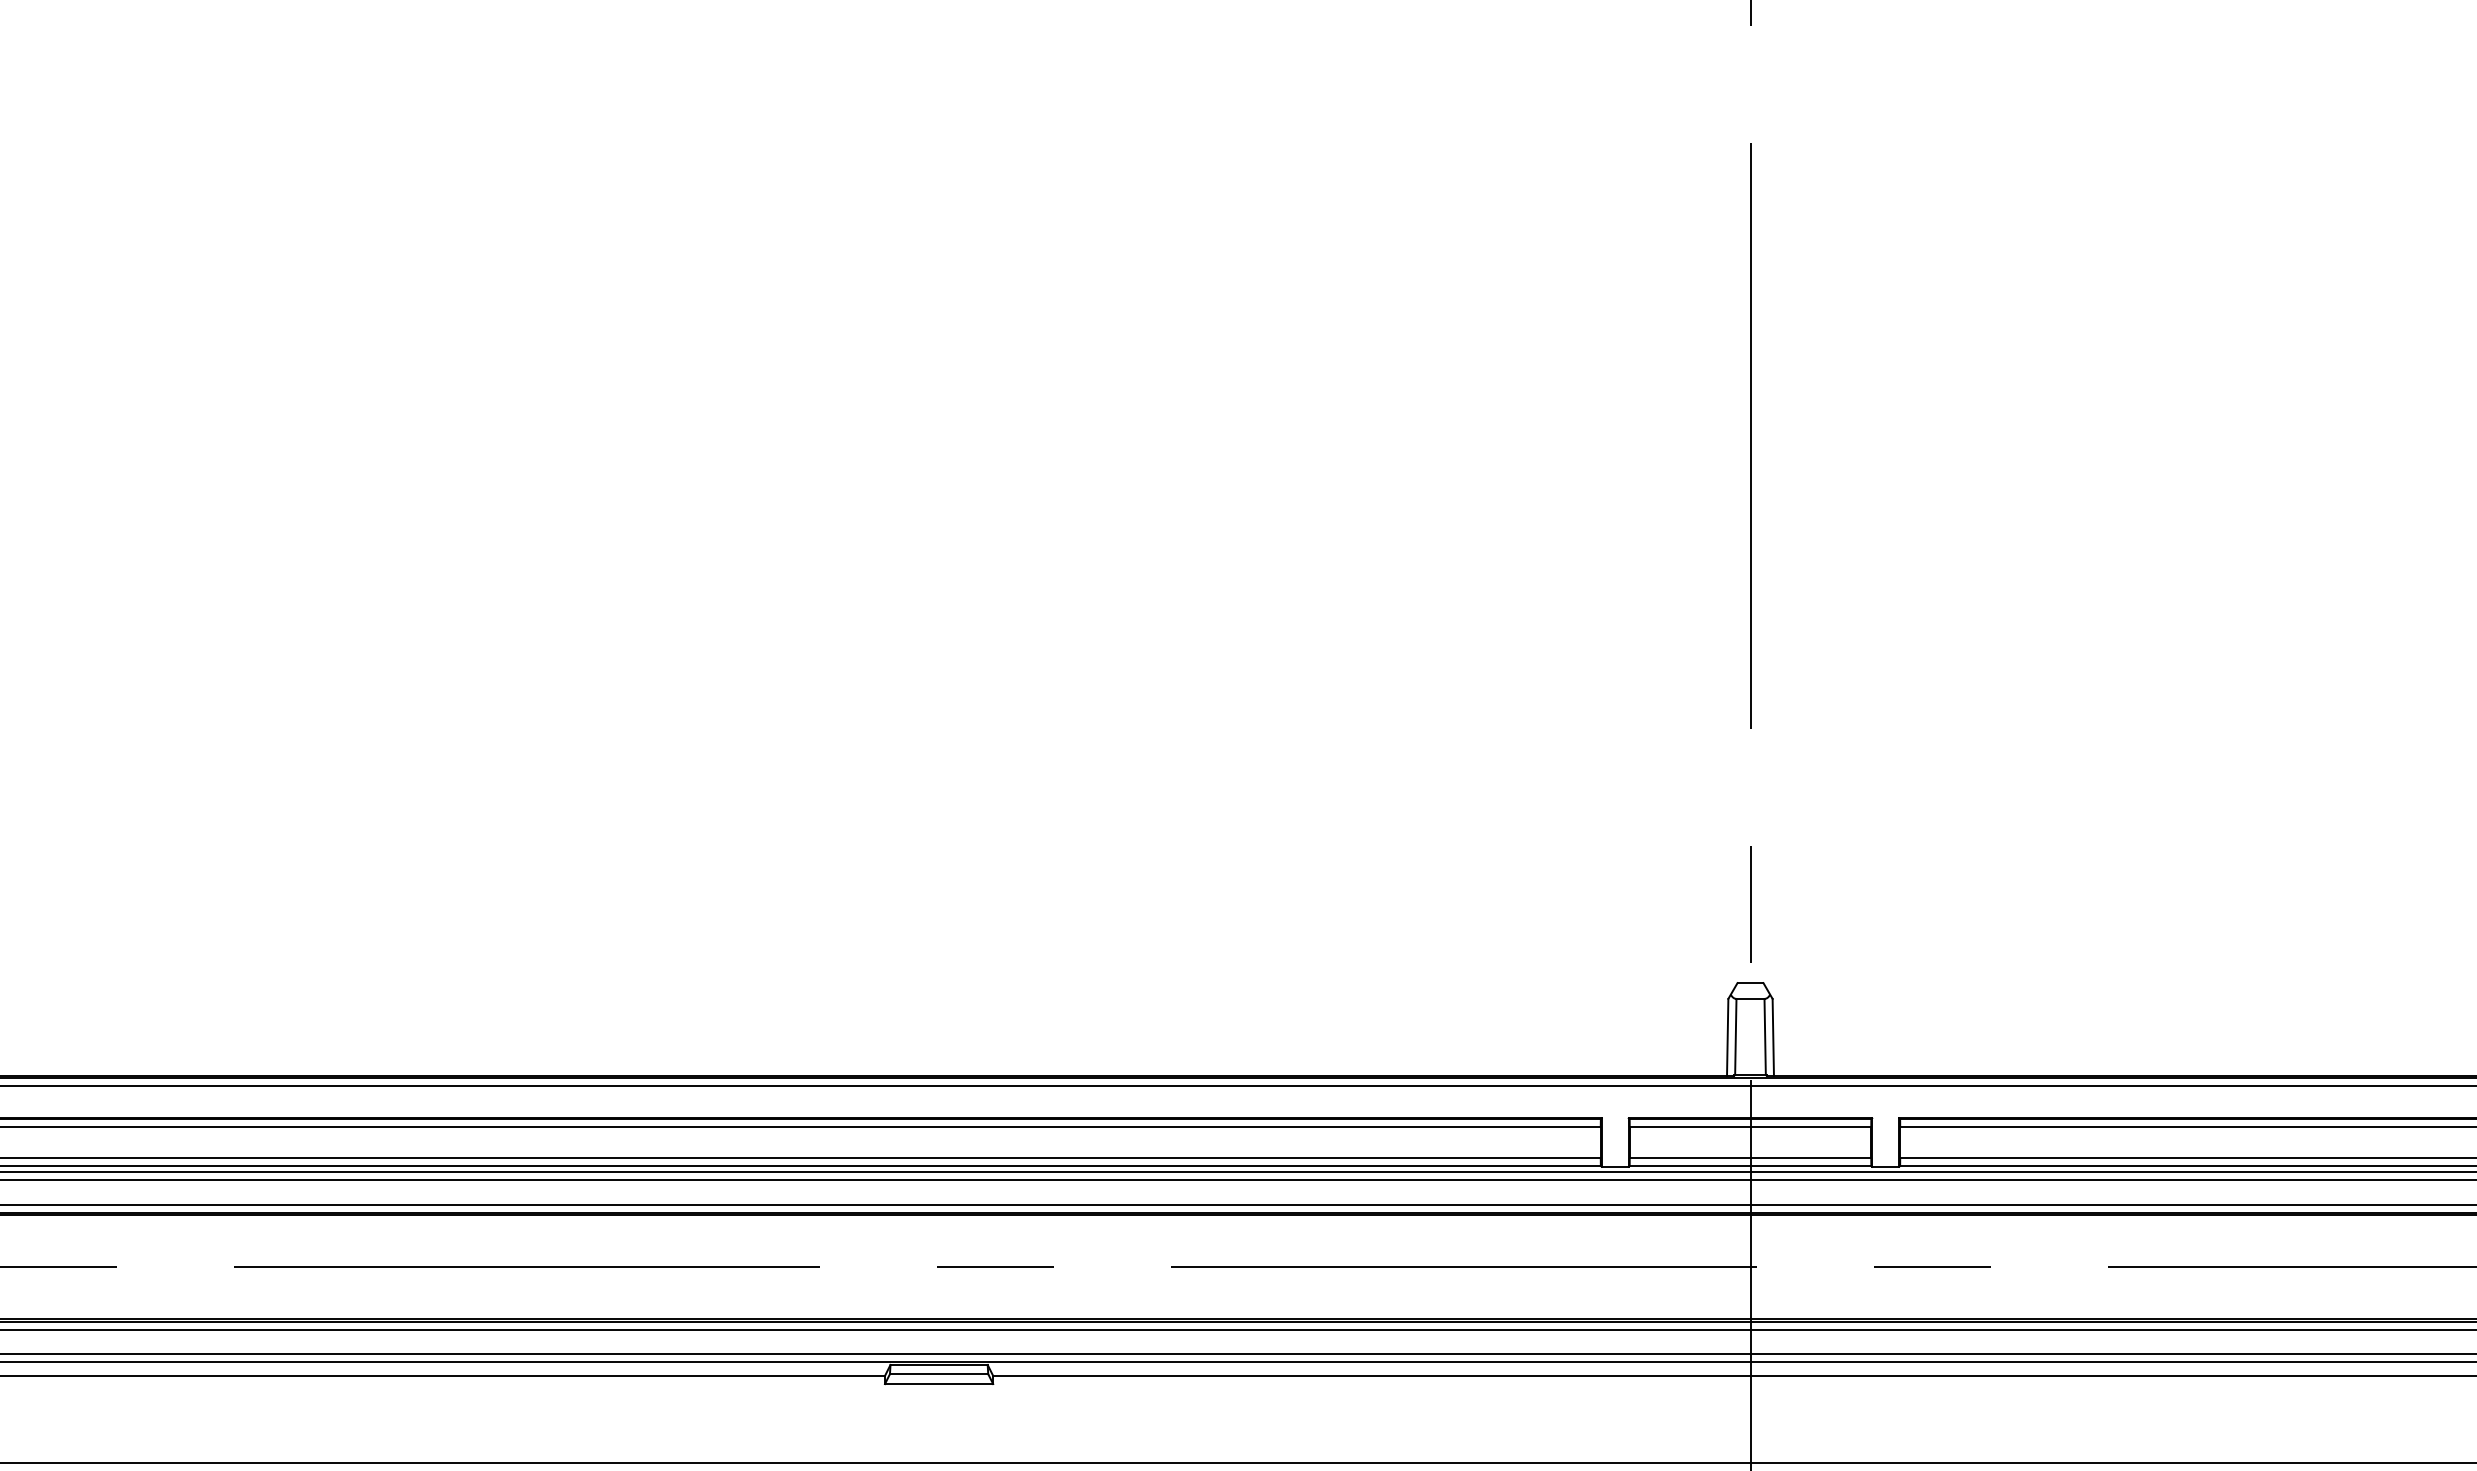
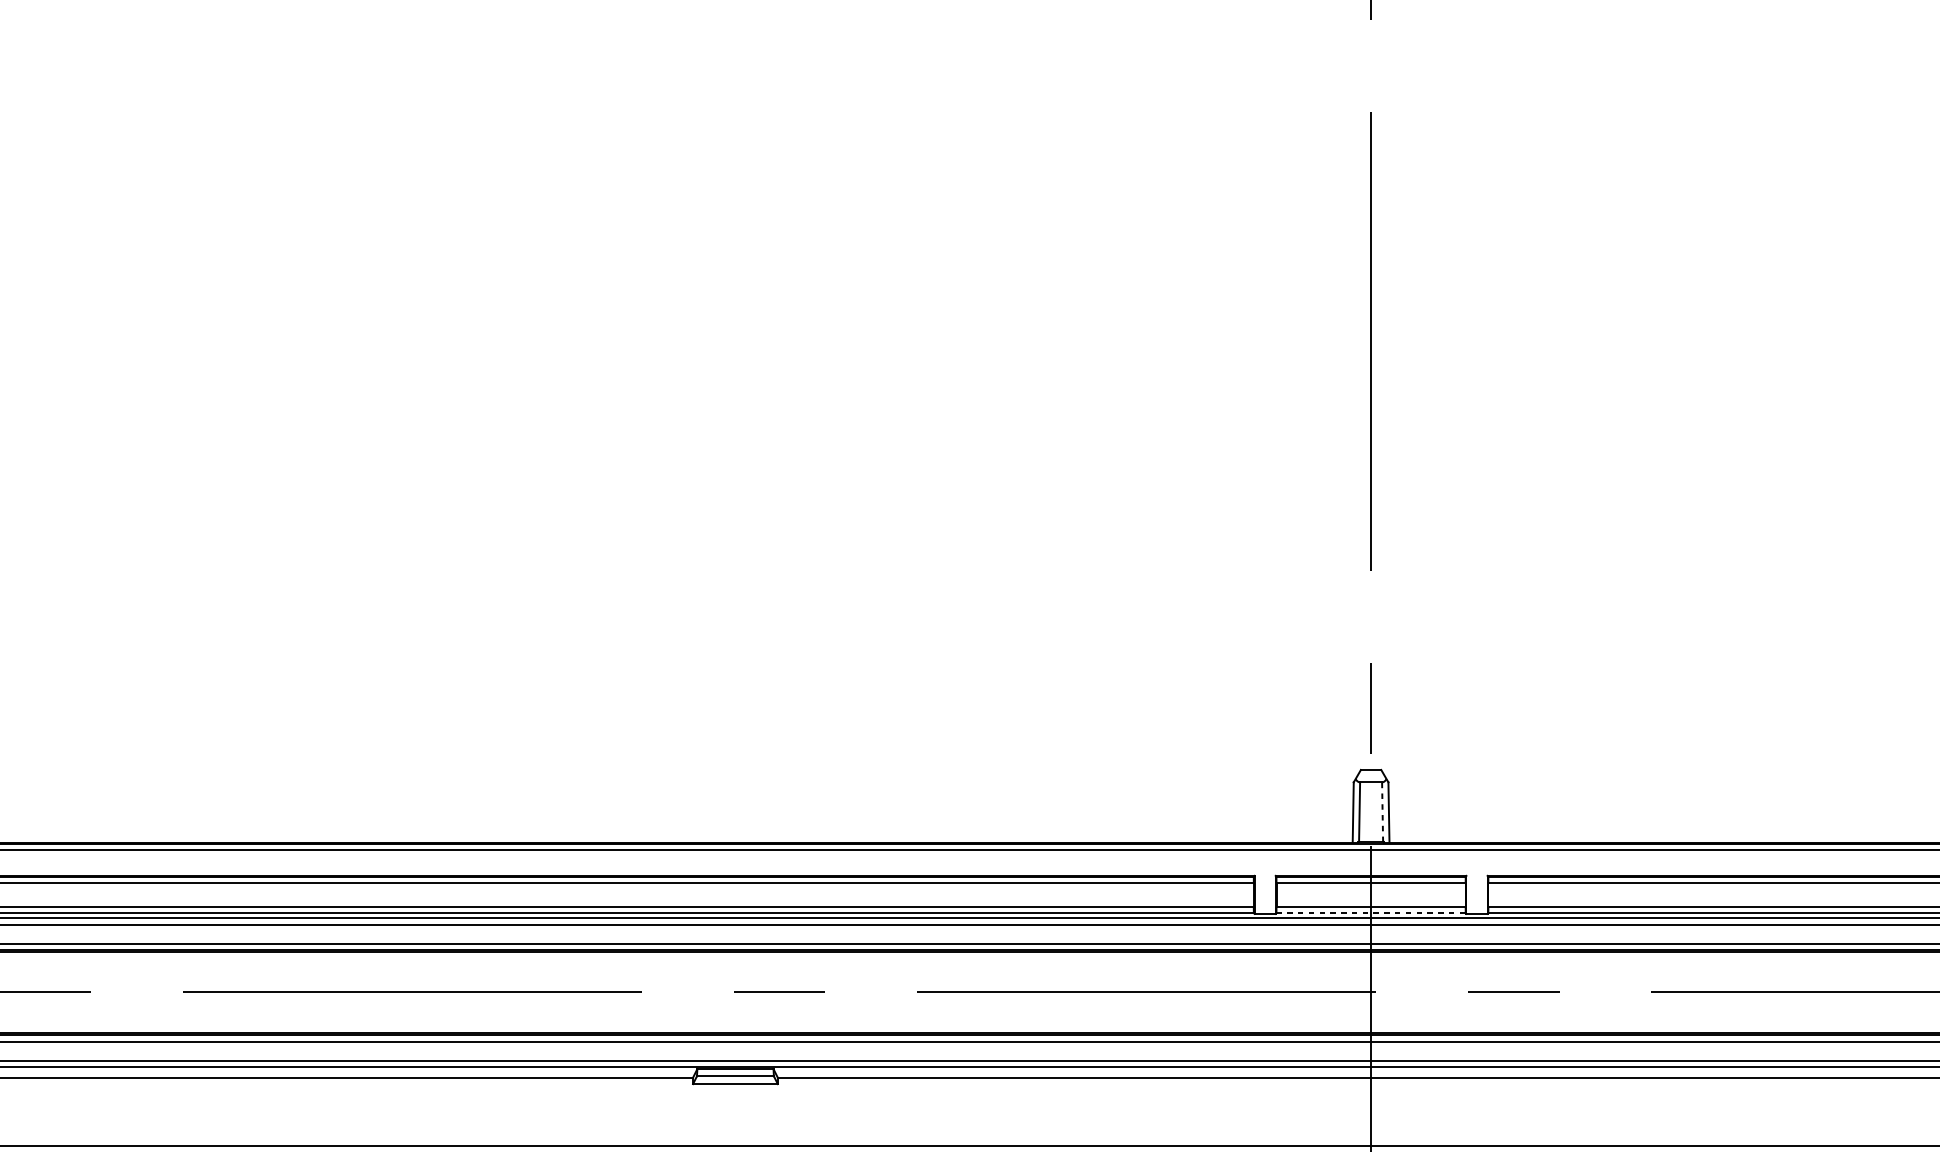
line: (1765, 1036) -> (1382, 811), solid -> dashed
line: (1750, 1165) -> (1371, 912), solid -> dashed

